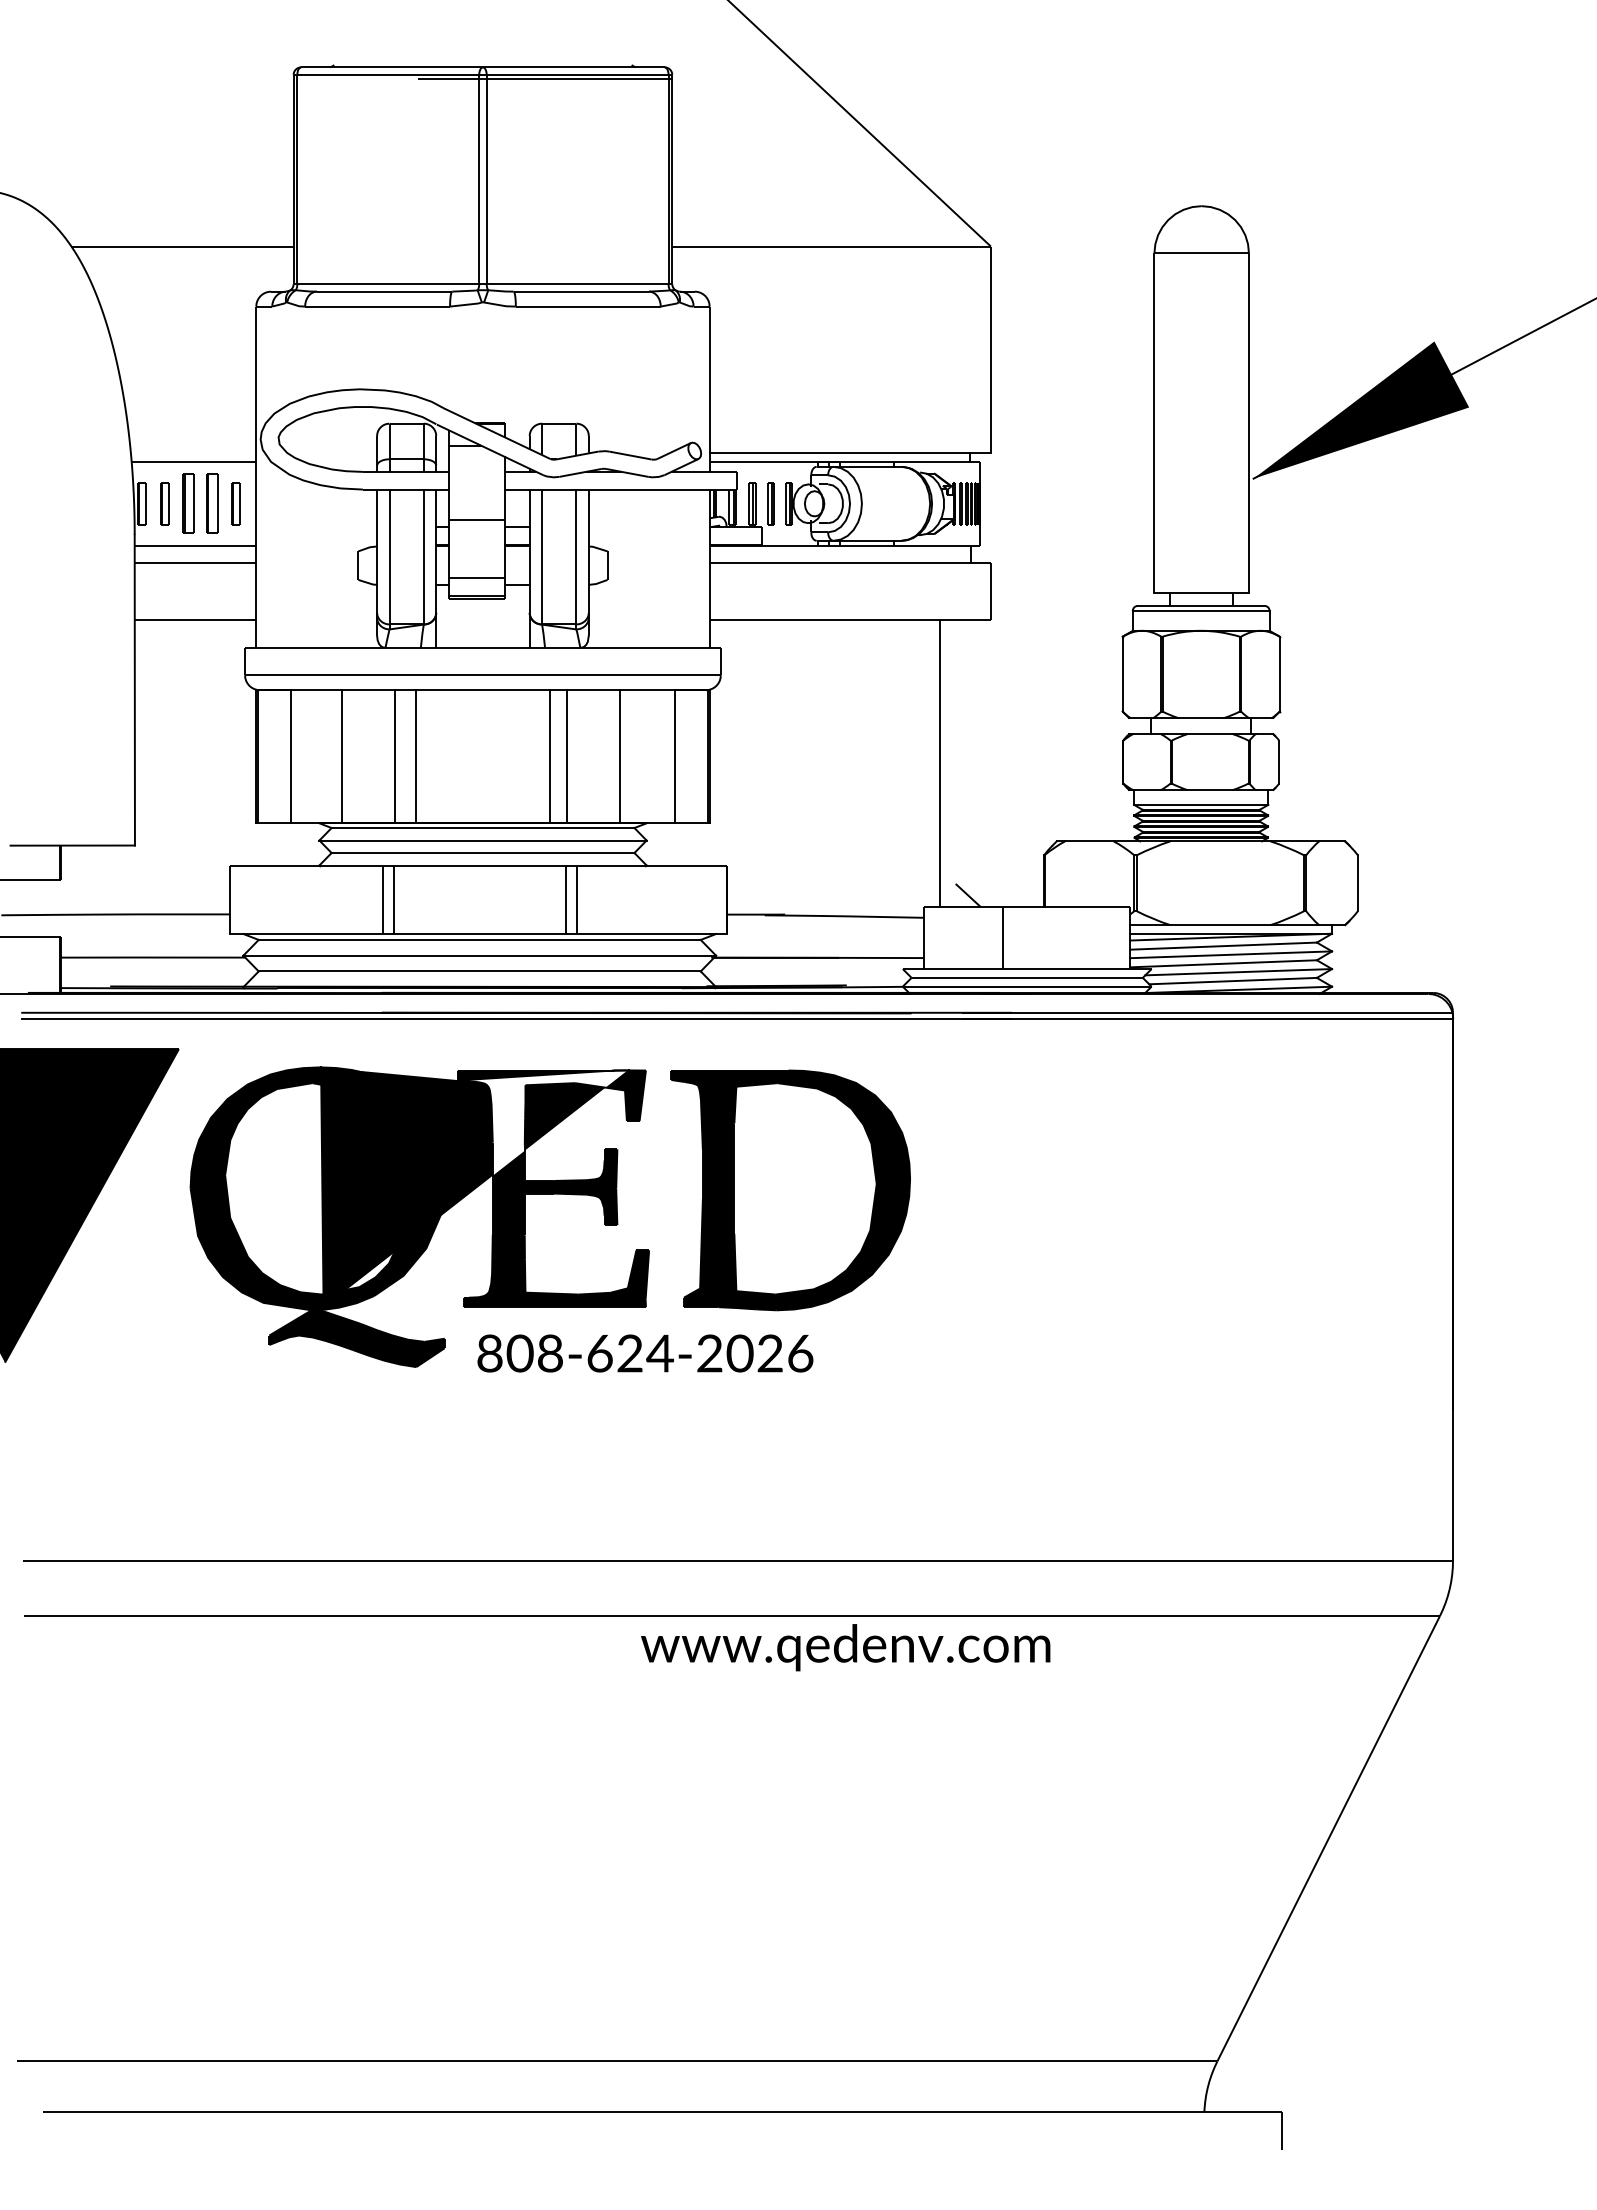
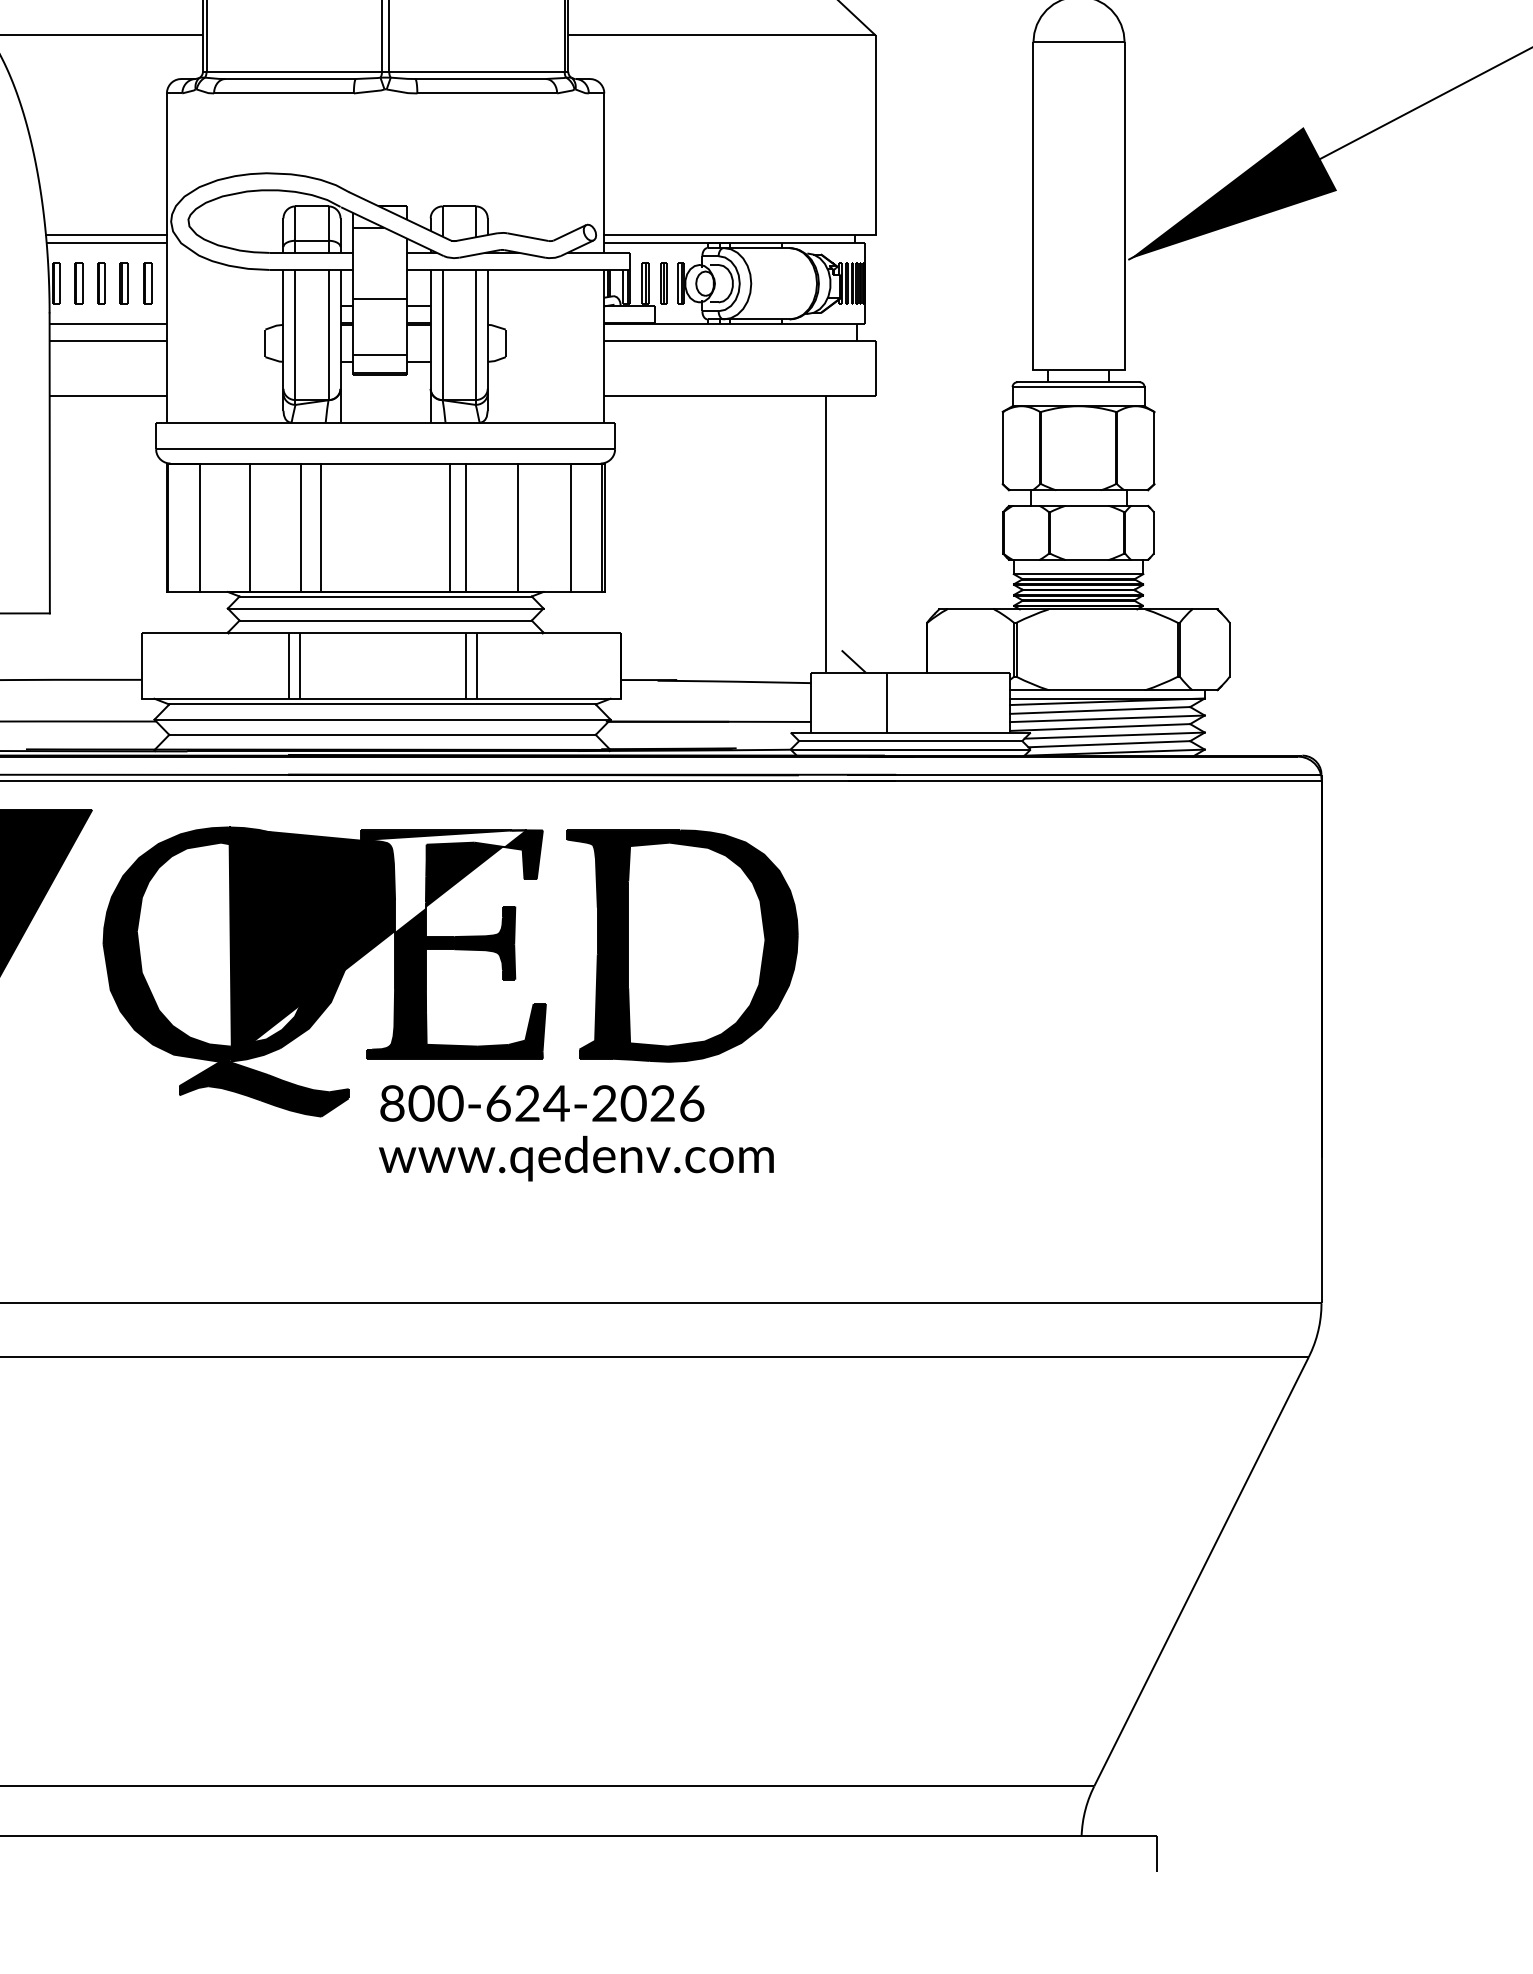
line: (193, 453) -> (106, 235), added
part: (187, 503) -> (100, 283), size x0.71
part: (211, 503) -> (123, 283), size x0.71
text: (550, 1354) -> (450, 1104), 808-624-2026 -> 800-624-2026
text: (845, 1647) -> (576, 1158), moved

